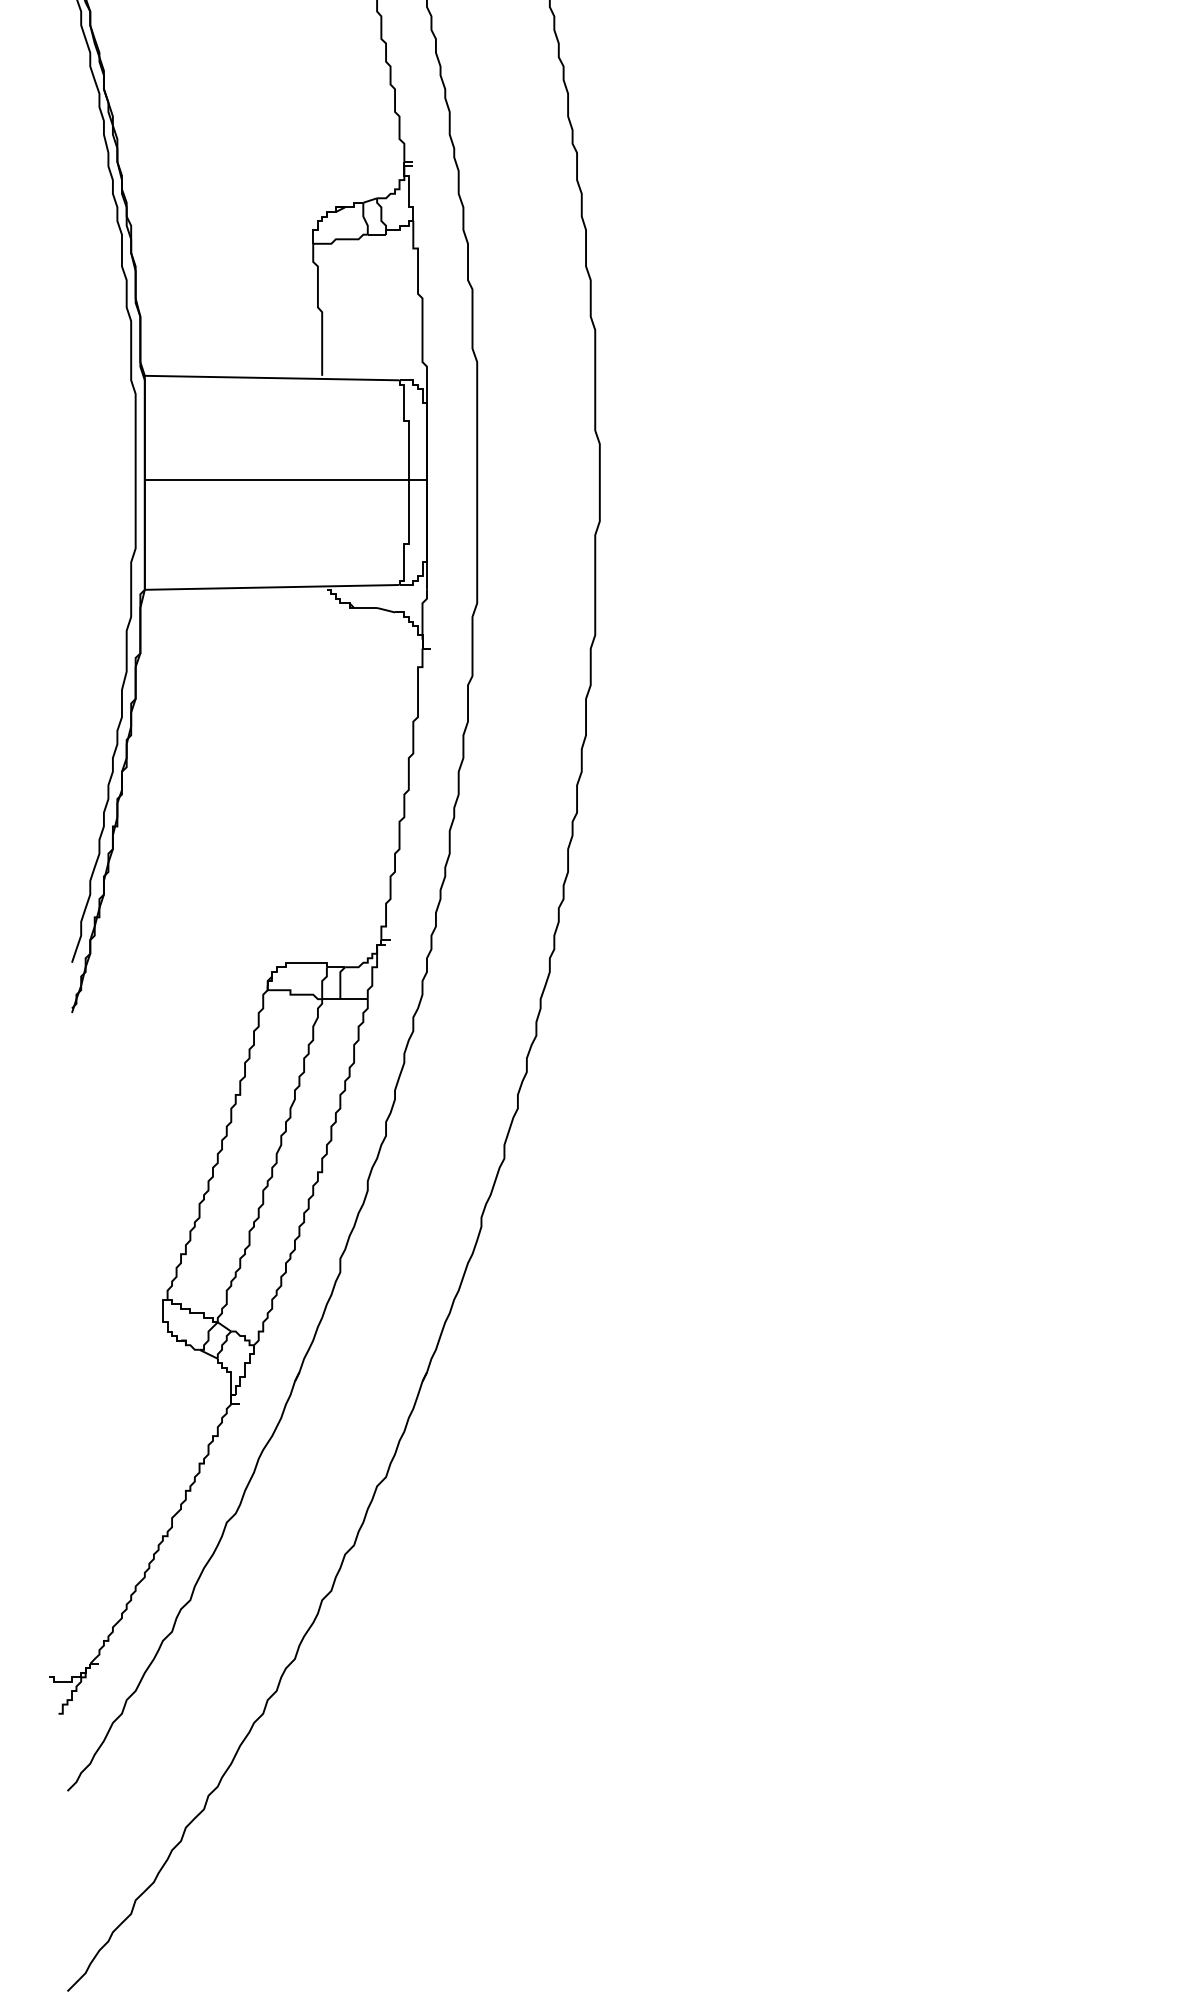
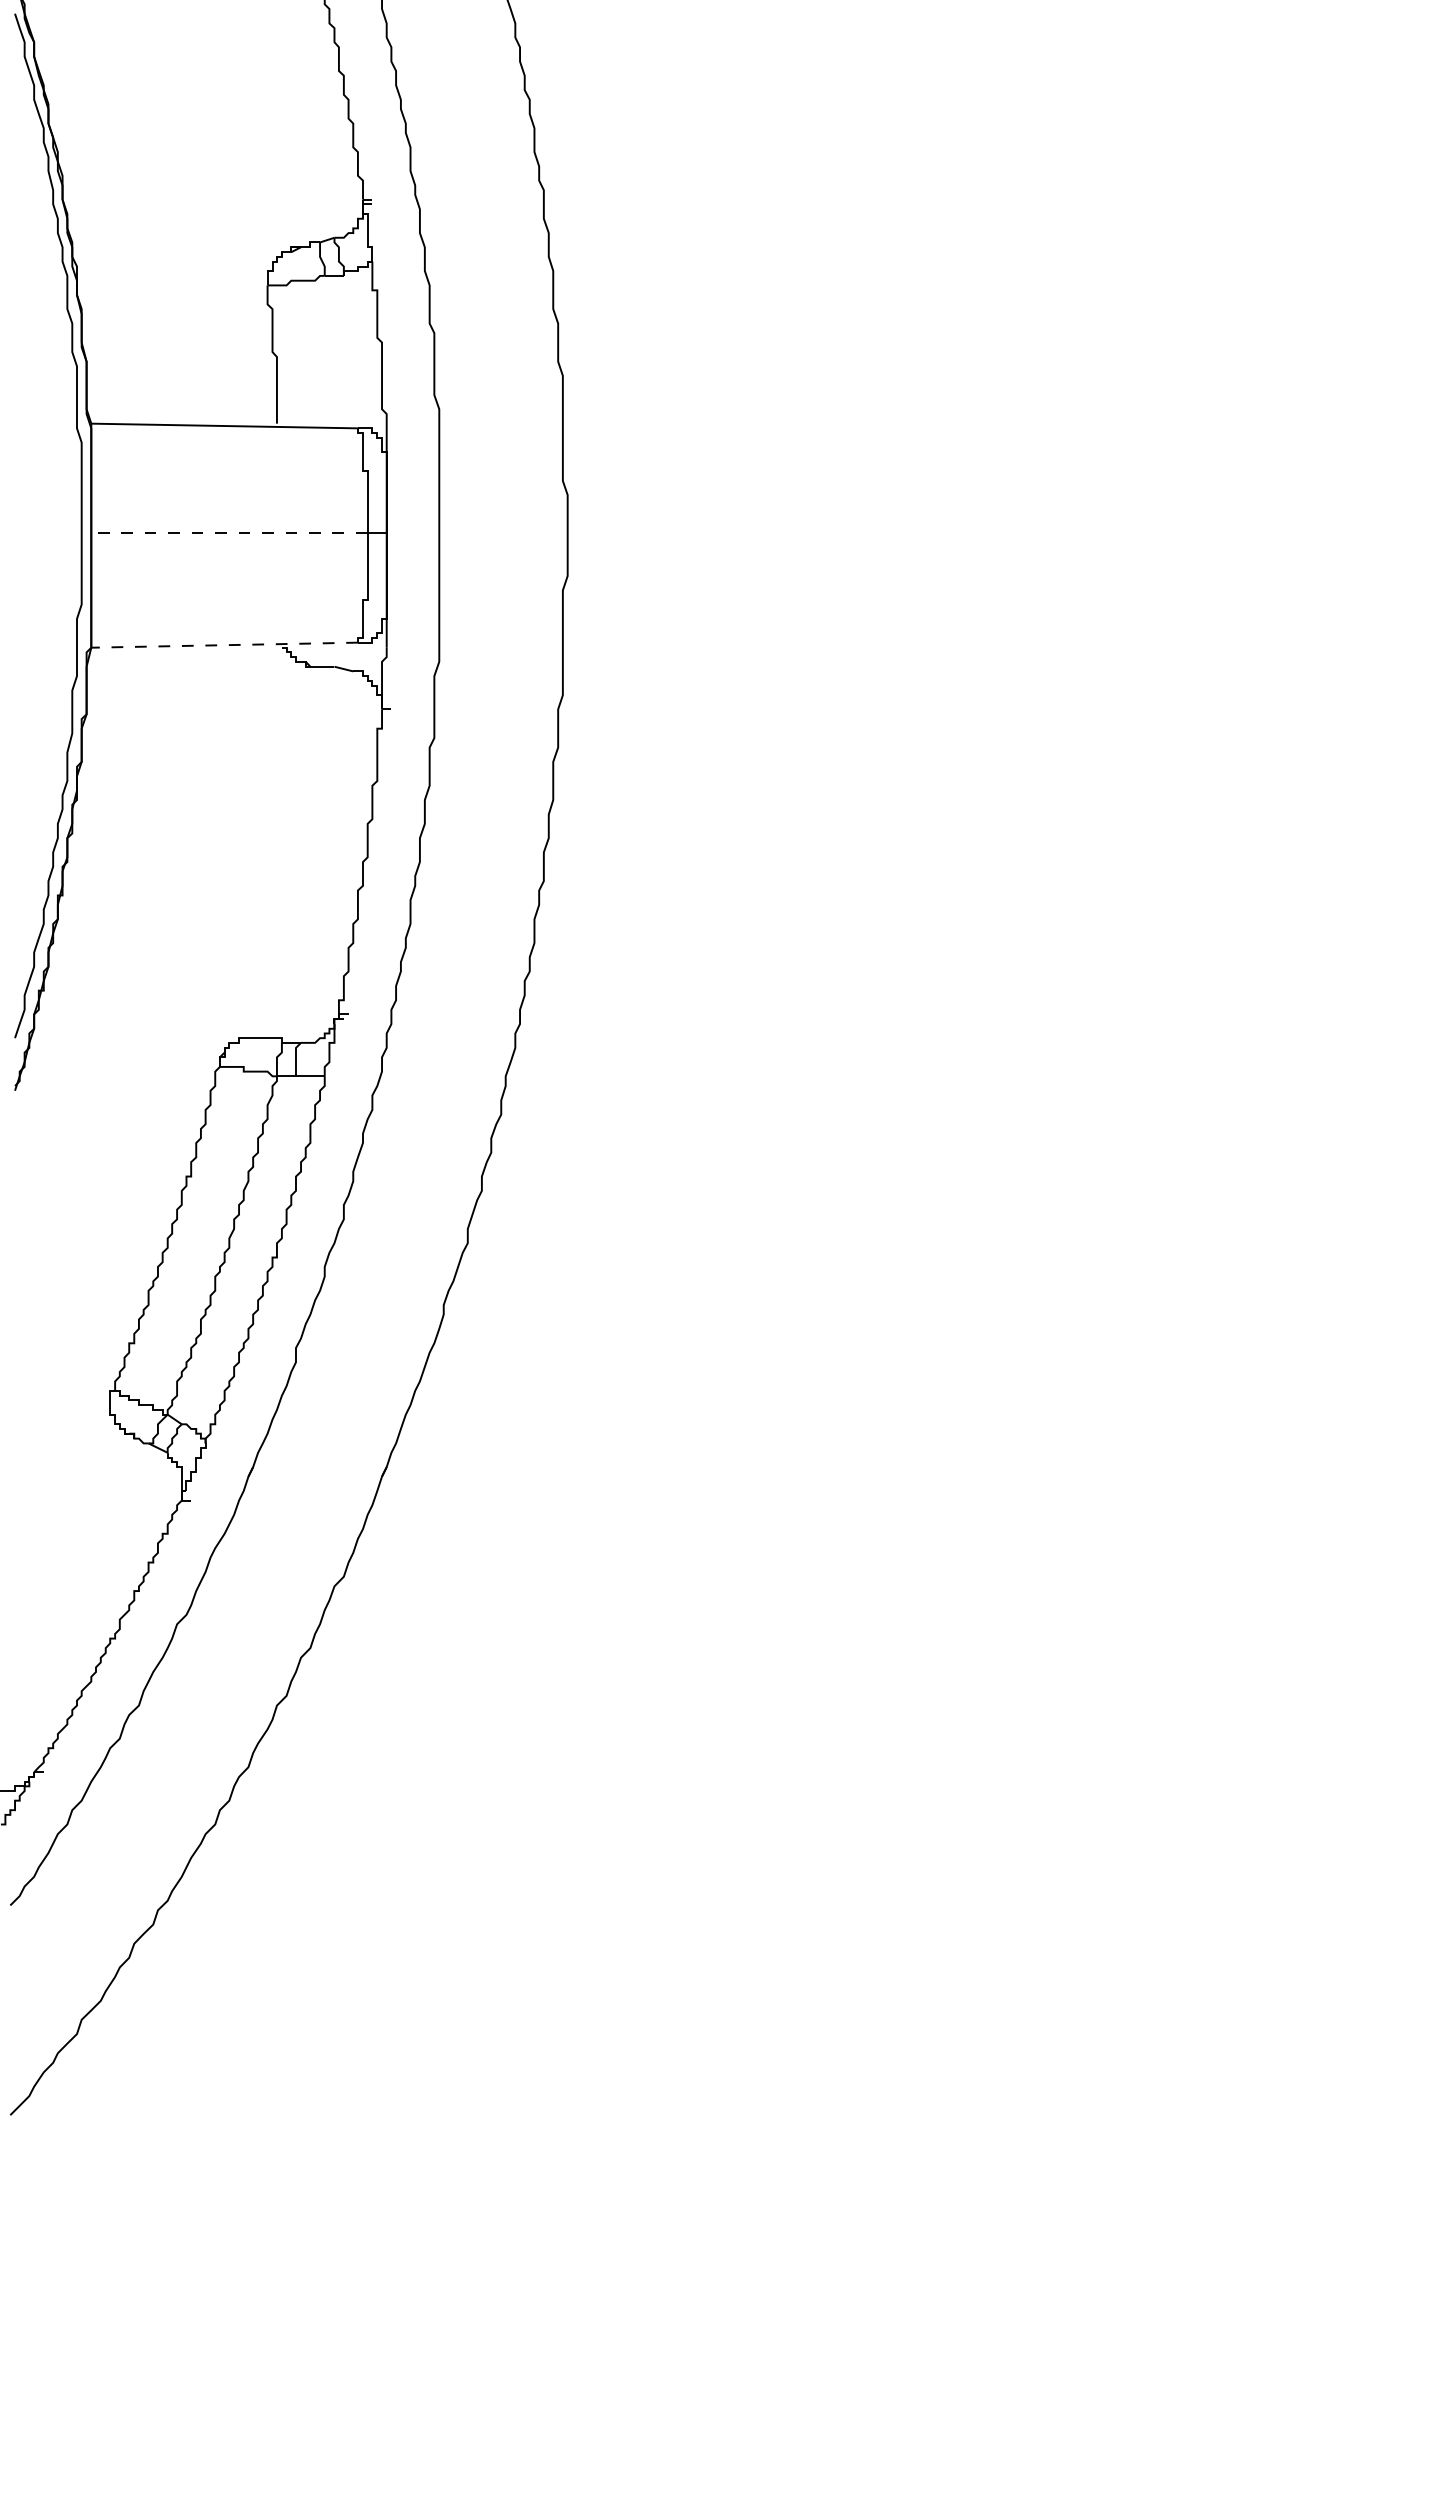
line: (276, 480) -> (229, 533), solid -> dashed
line: (272, 587) -> (224, 645), solid -> dashed

